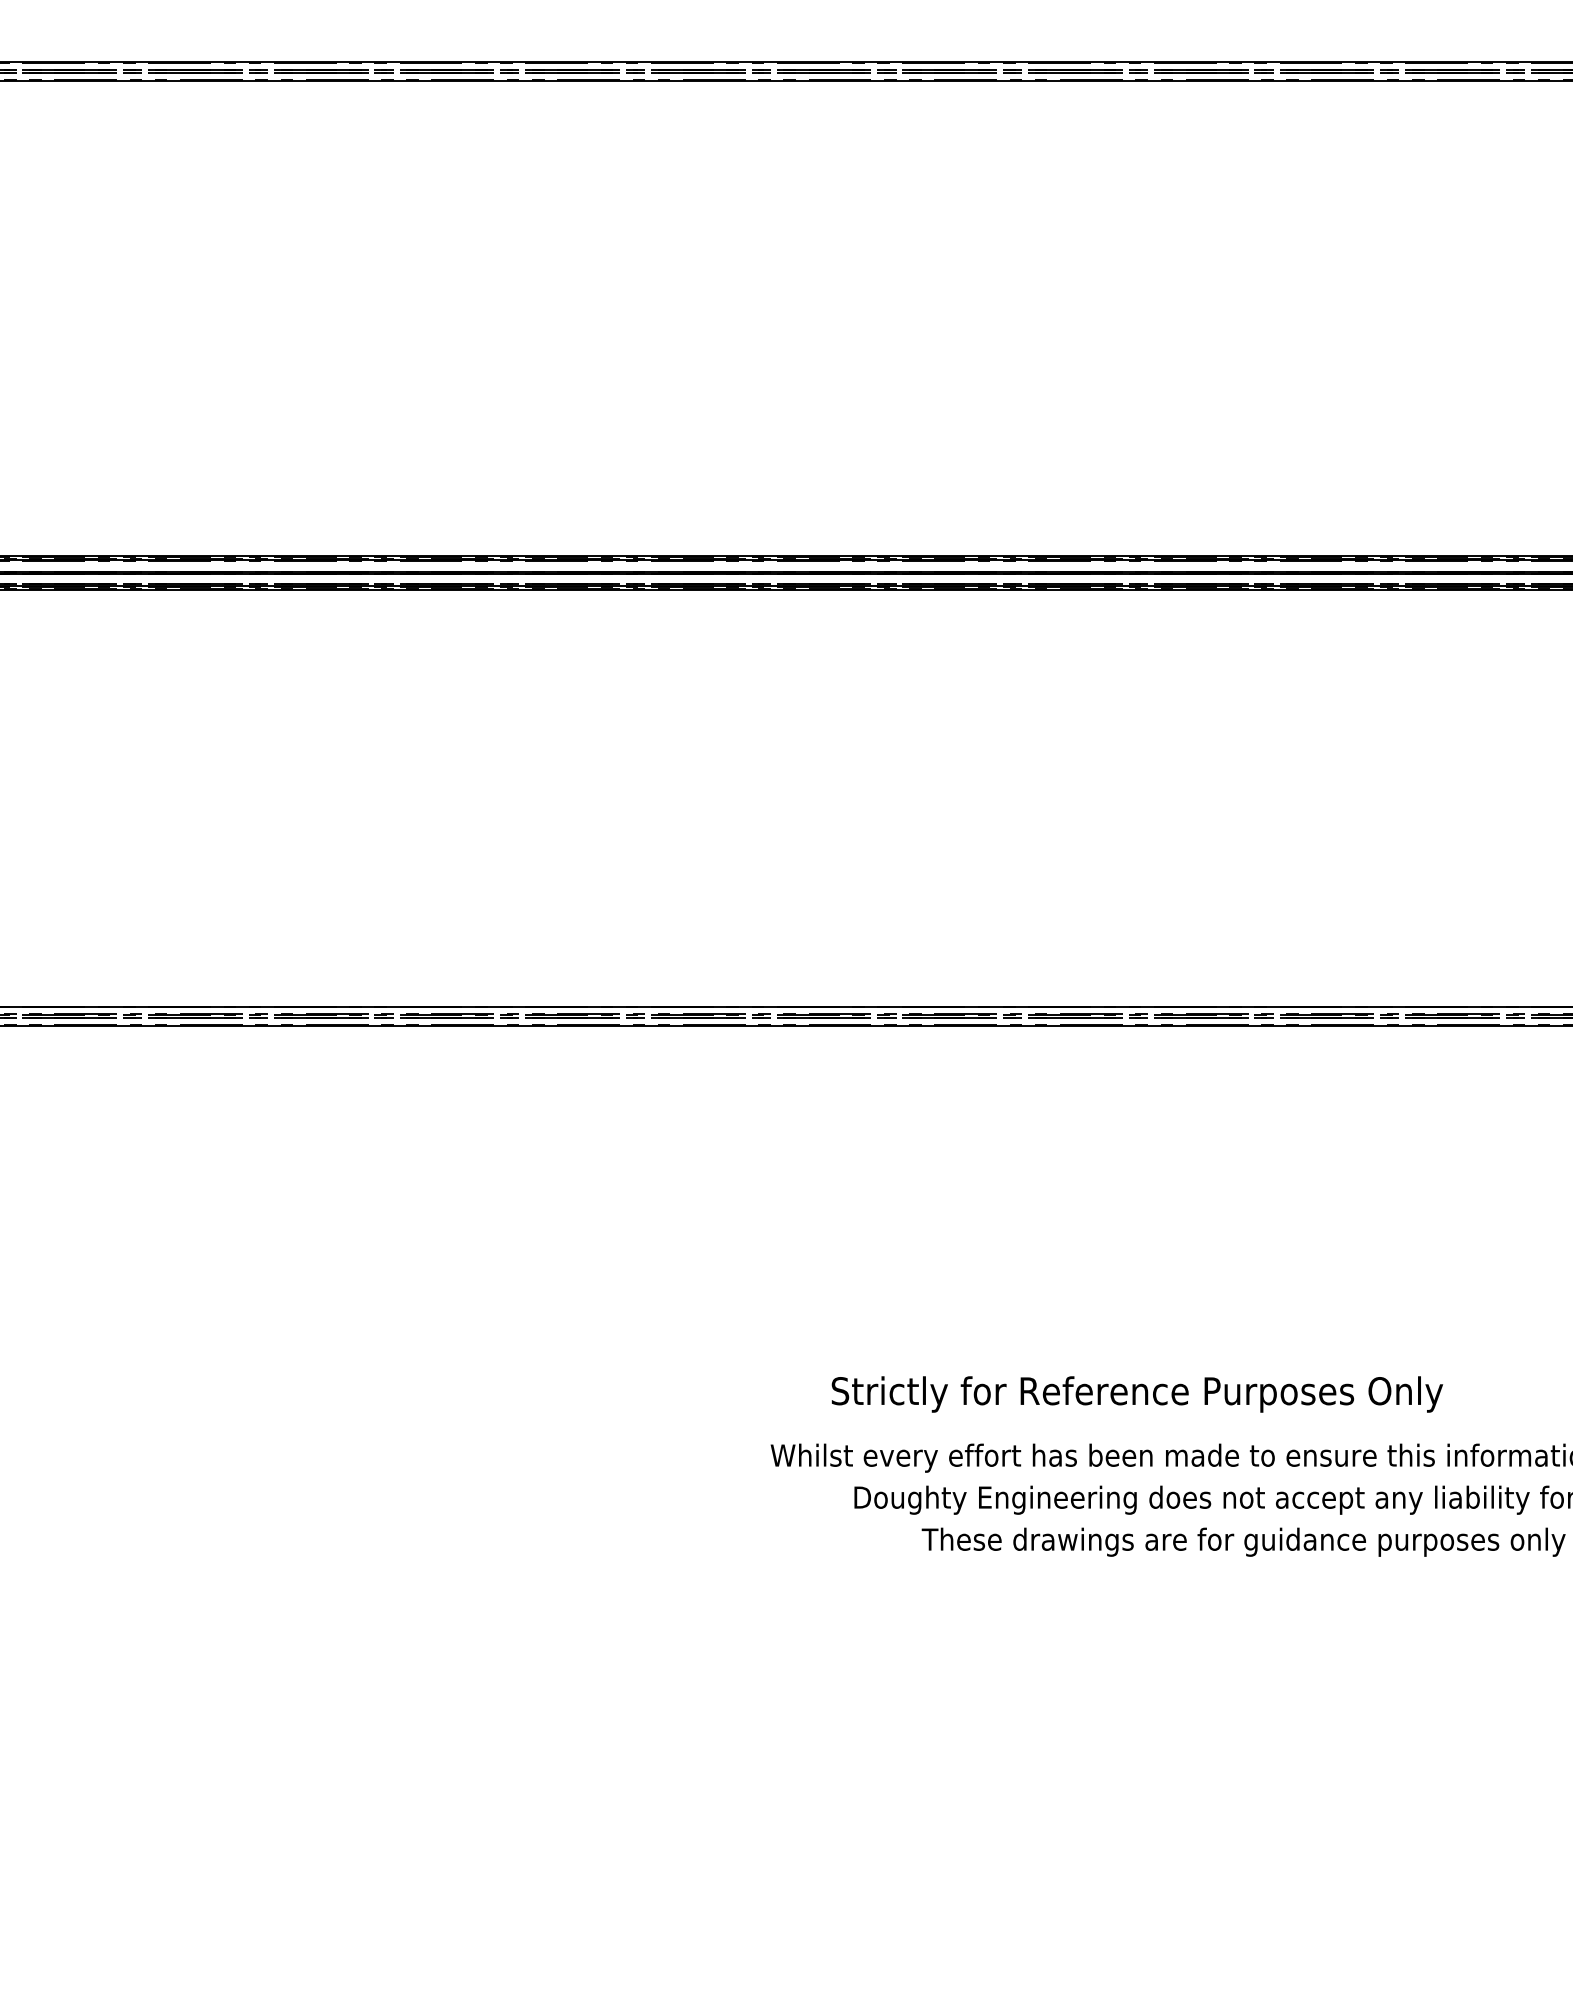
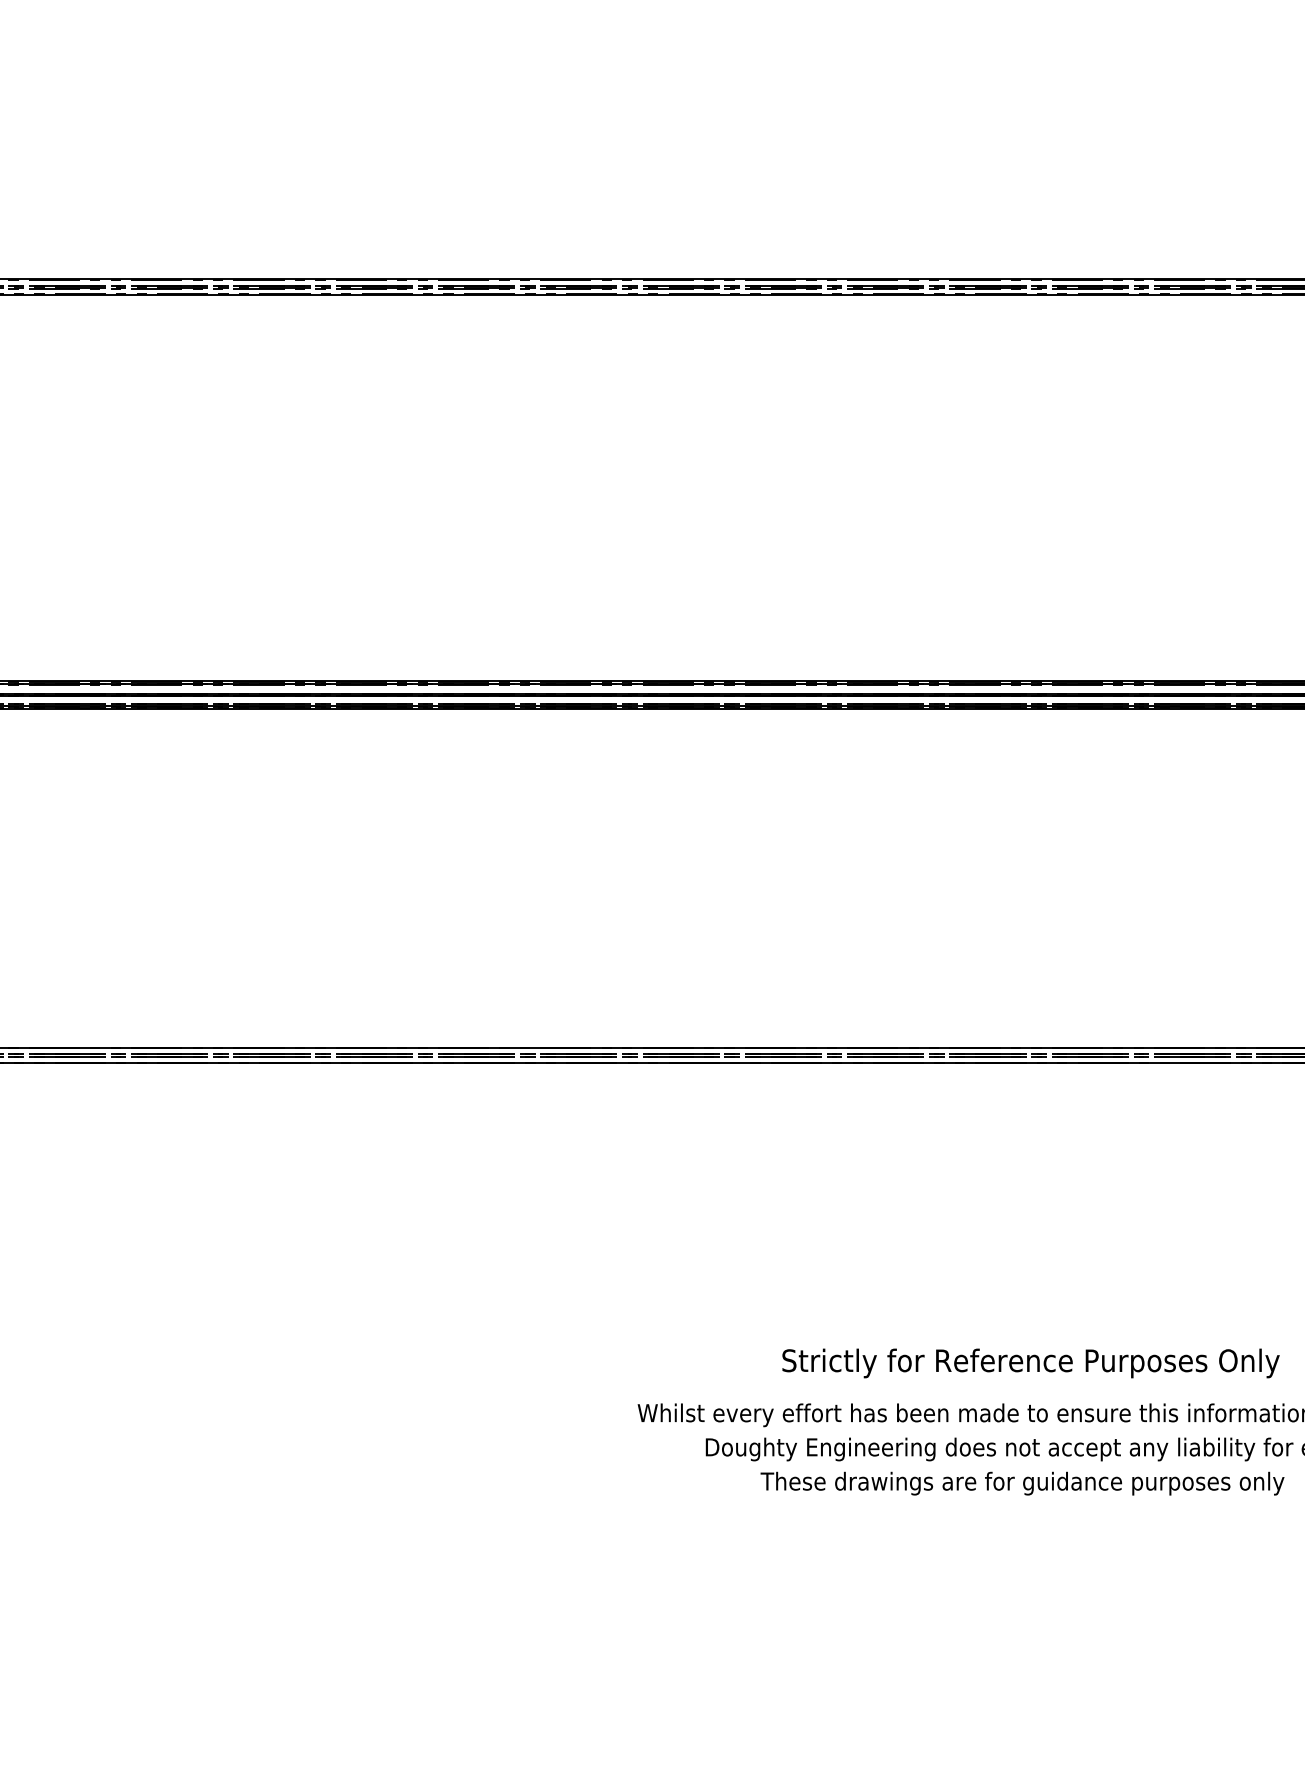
text: (1136, 1394) -> (1030, 1363), moved

